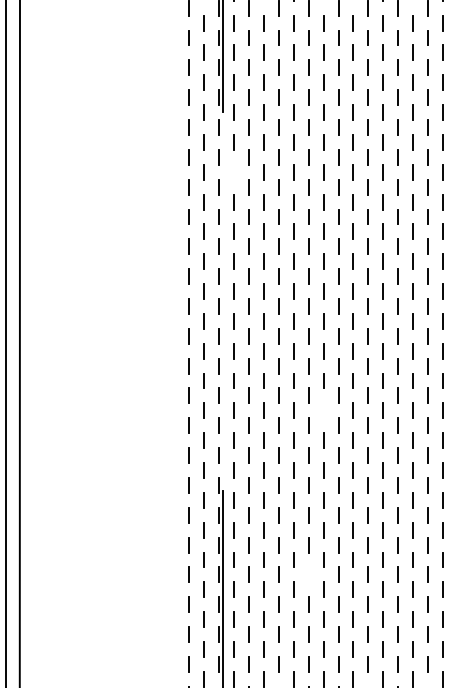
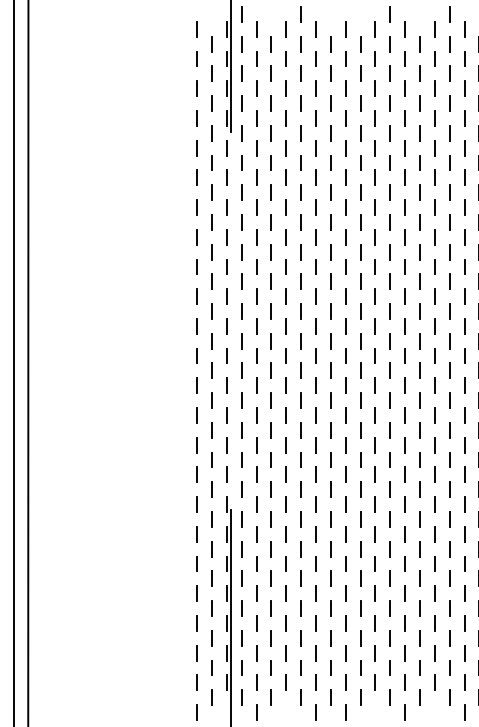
line: (233, 172) -> (241, 192), added
line: (323, 411) -> (330, 430), added
line: (308, 574) -> (315, 593), added

